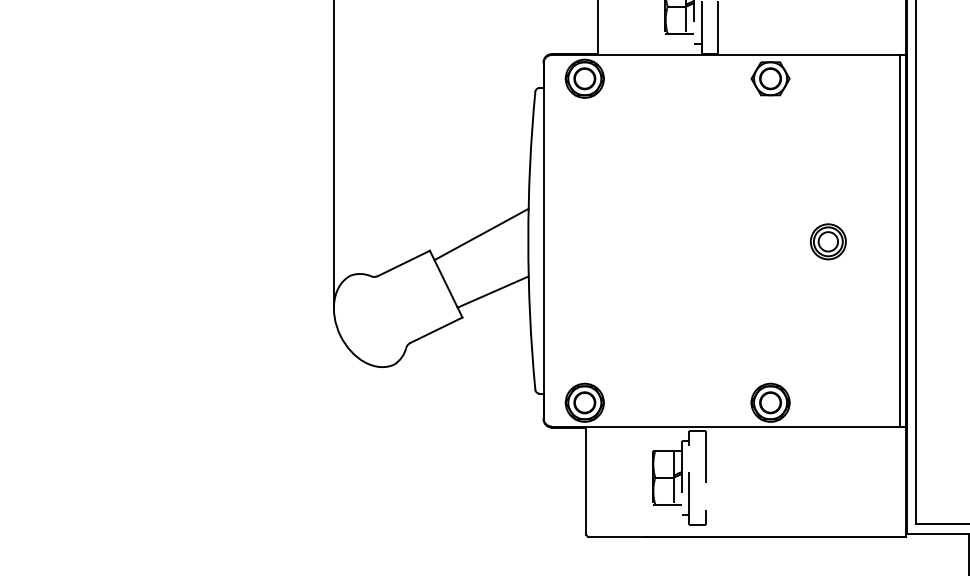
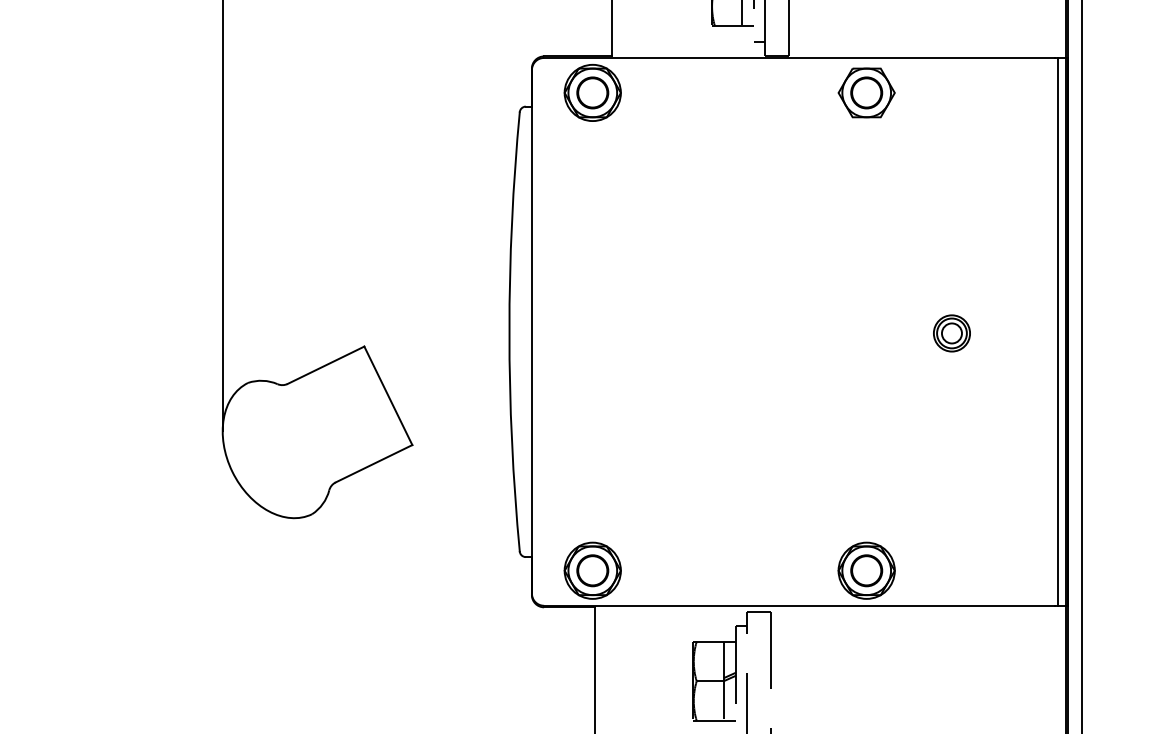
line: (481, 234) -> (440, 322), removed
part: (828, 241) -> (952, 332), size x0.7
line: (492, 291) -> (456, 406), removed

